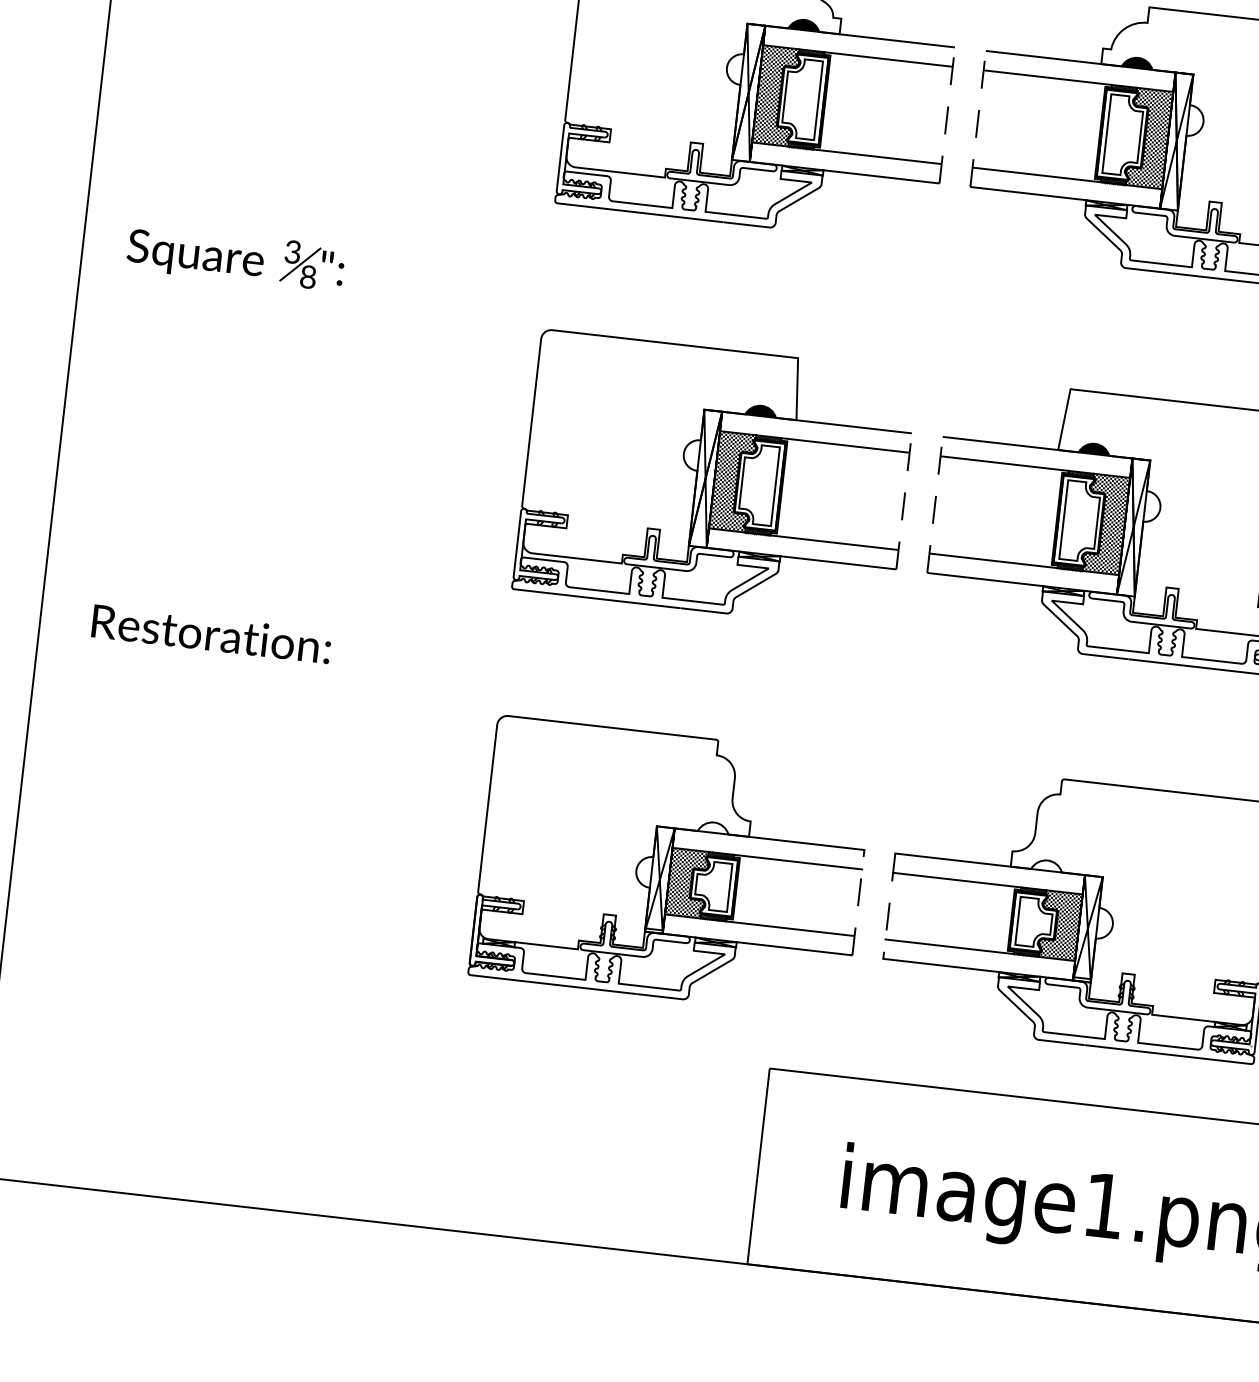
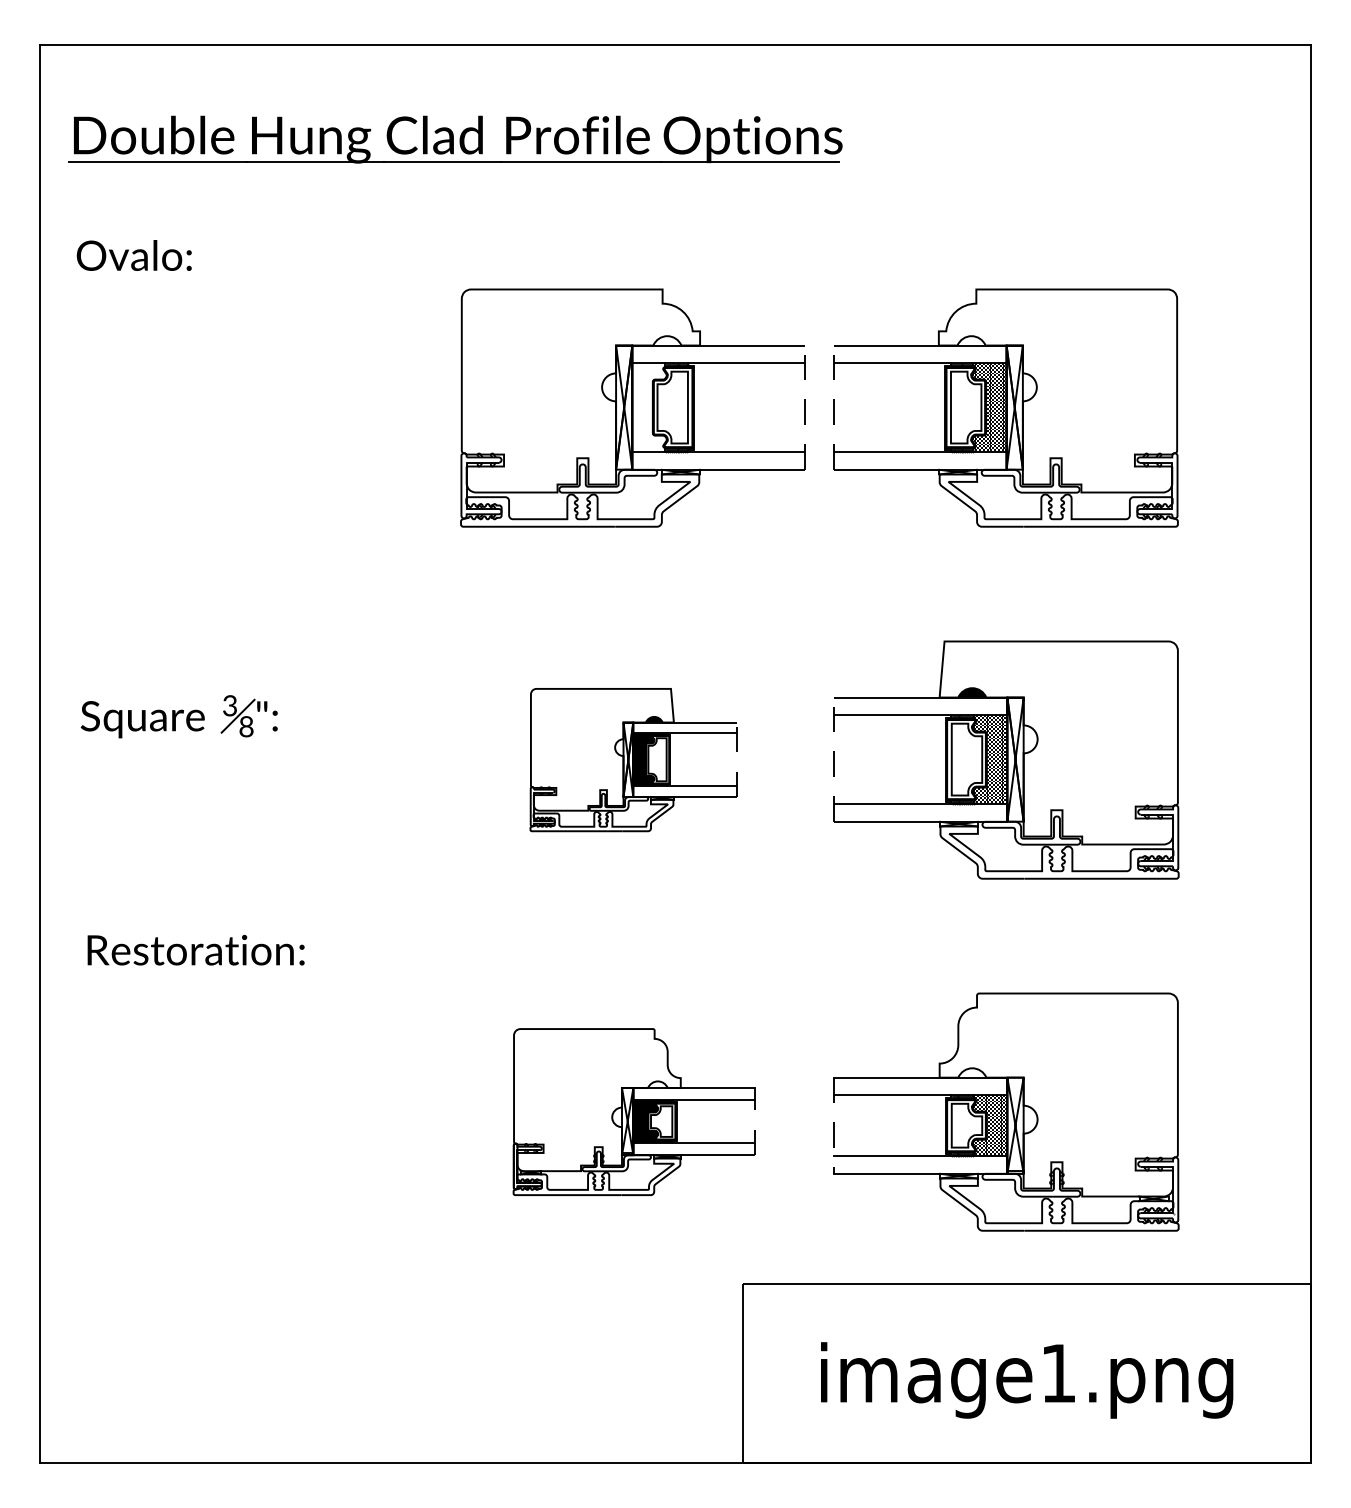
fill: (804, 24) -> (667, 340), removed
fill: (1137, 62) -> (971, 340), removed
hatch: (776, 95) -> (649, 407), removed
part: (235, 257) -> (178, 716), moved
part: (714, 479) -> (633, 759), size x0.6
part: (670, 865) -> (633, 1111), size x0.7

